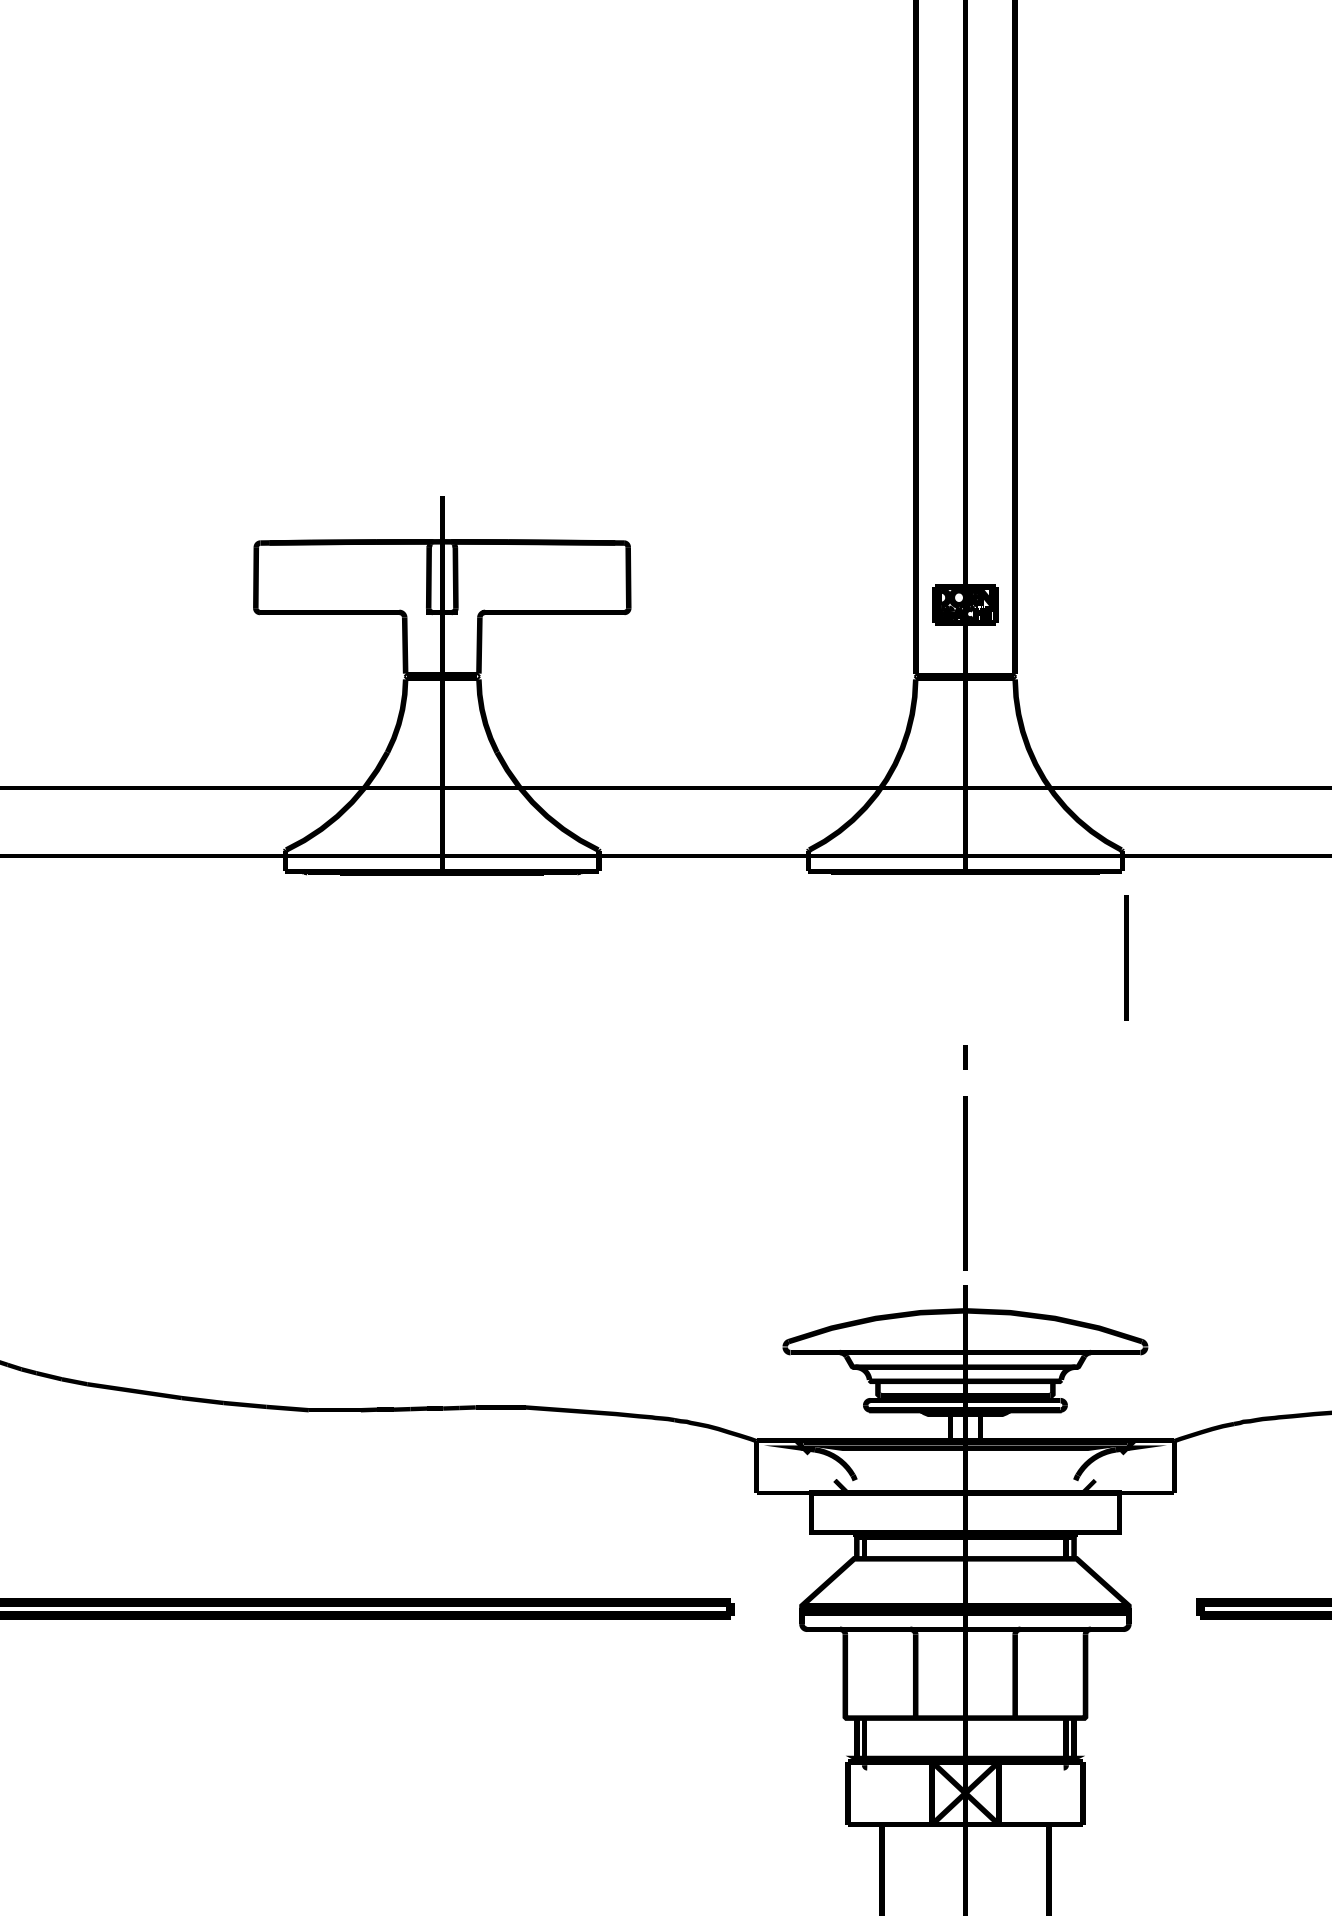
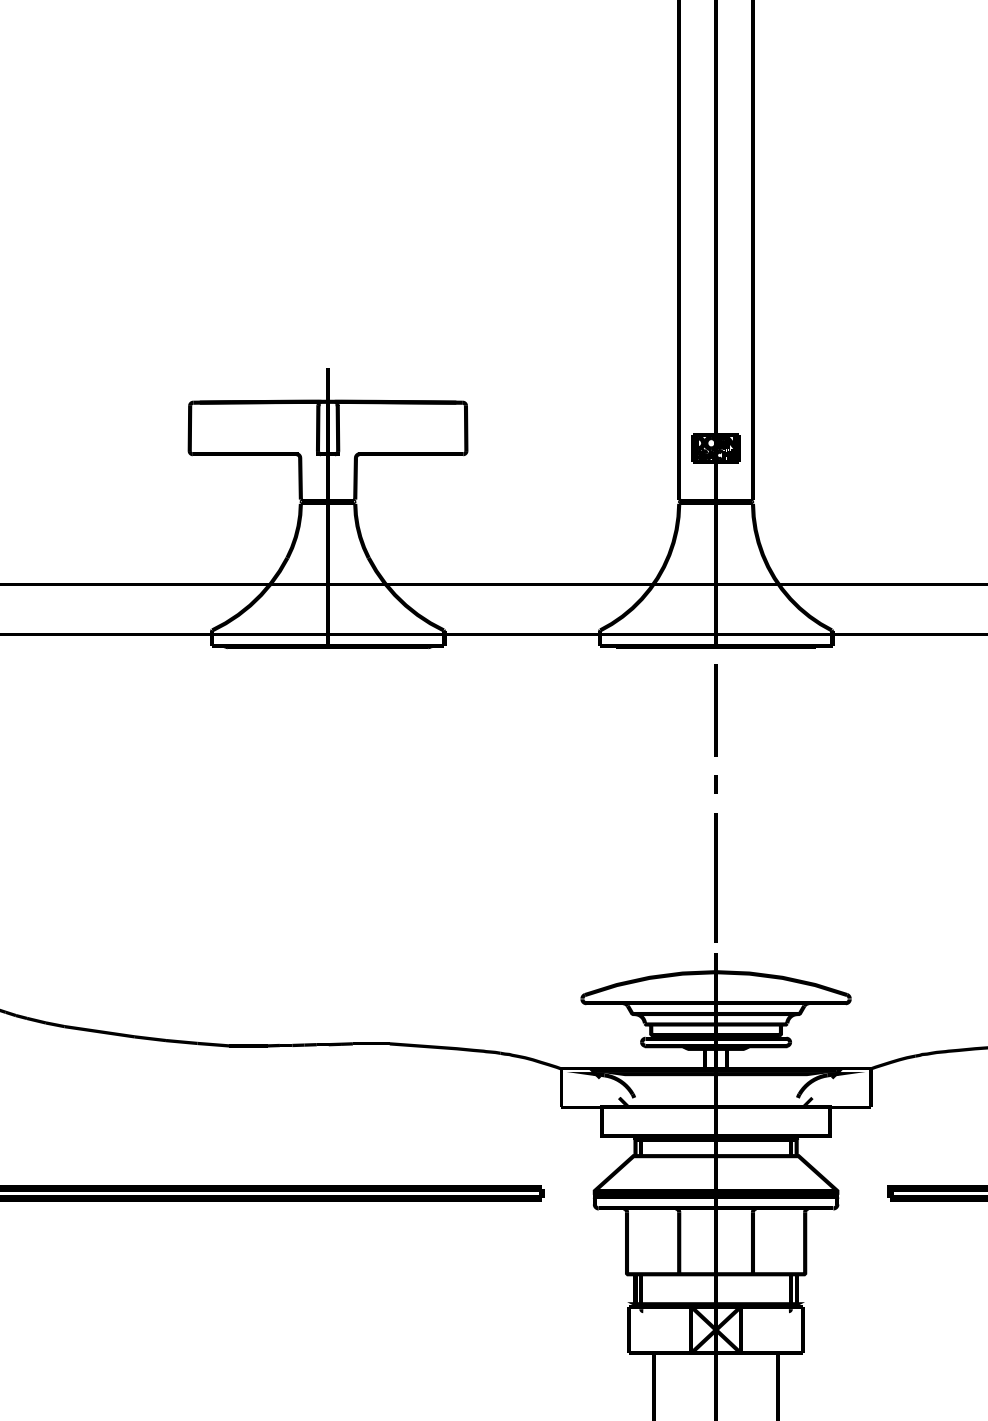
line: (1126, 957) -> (716, 710), moved

